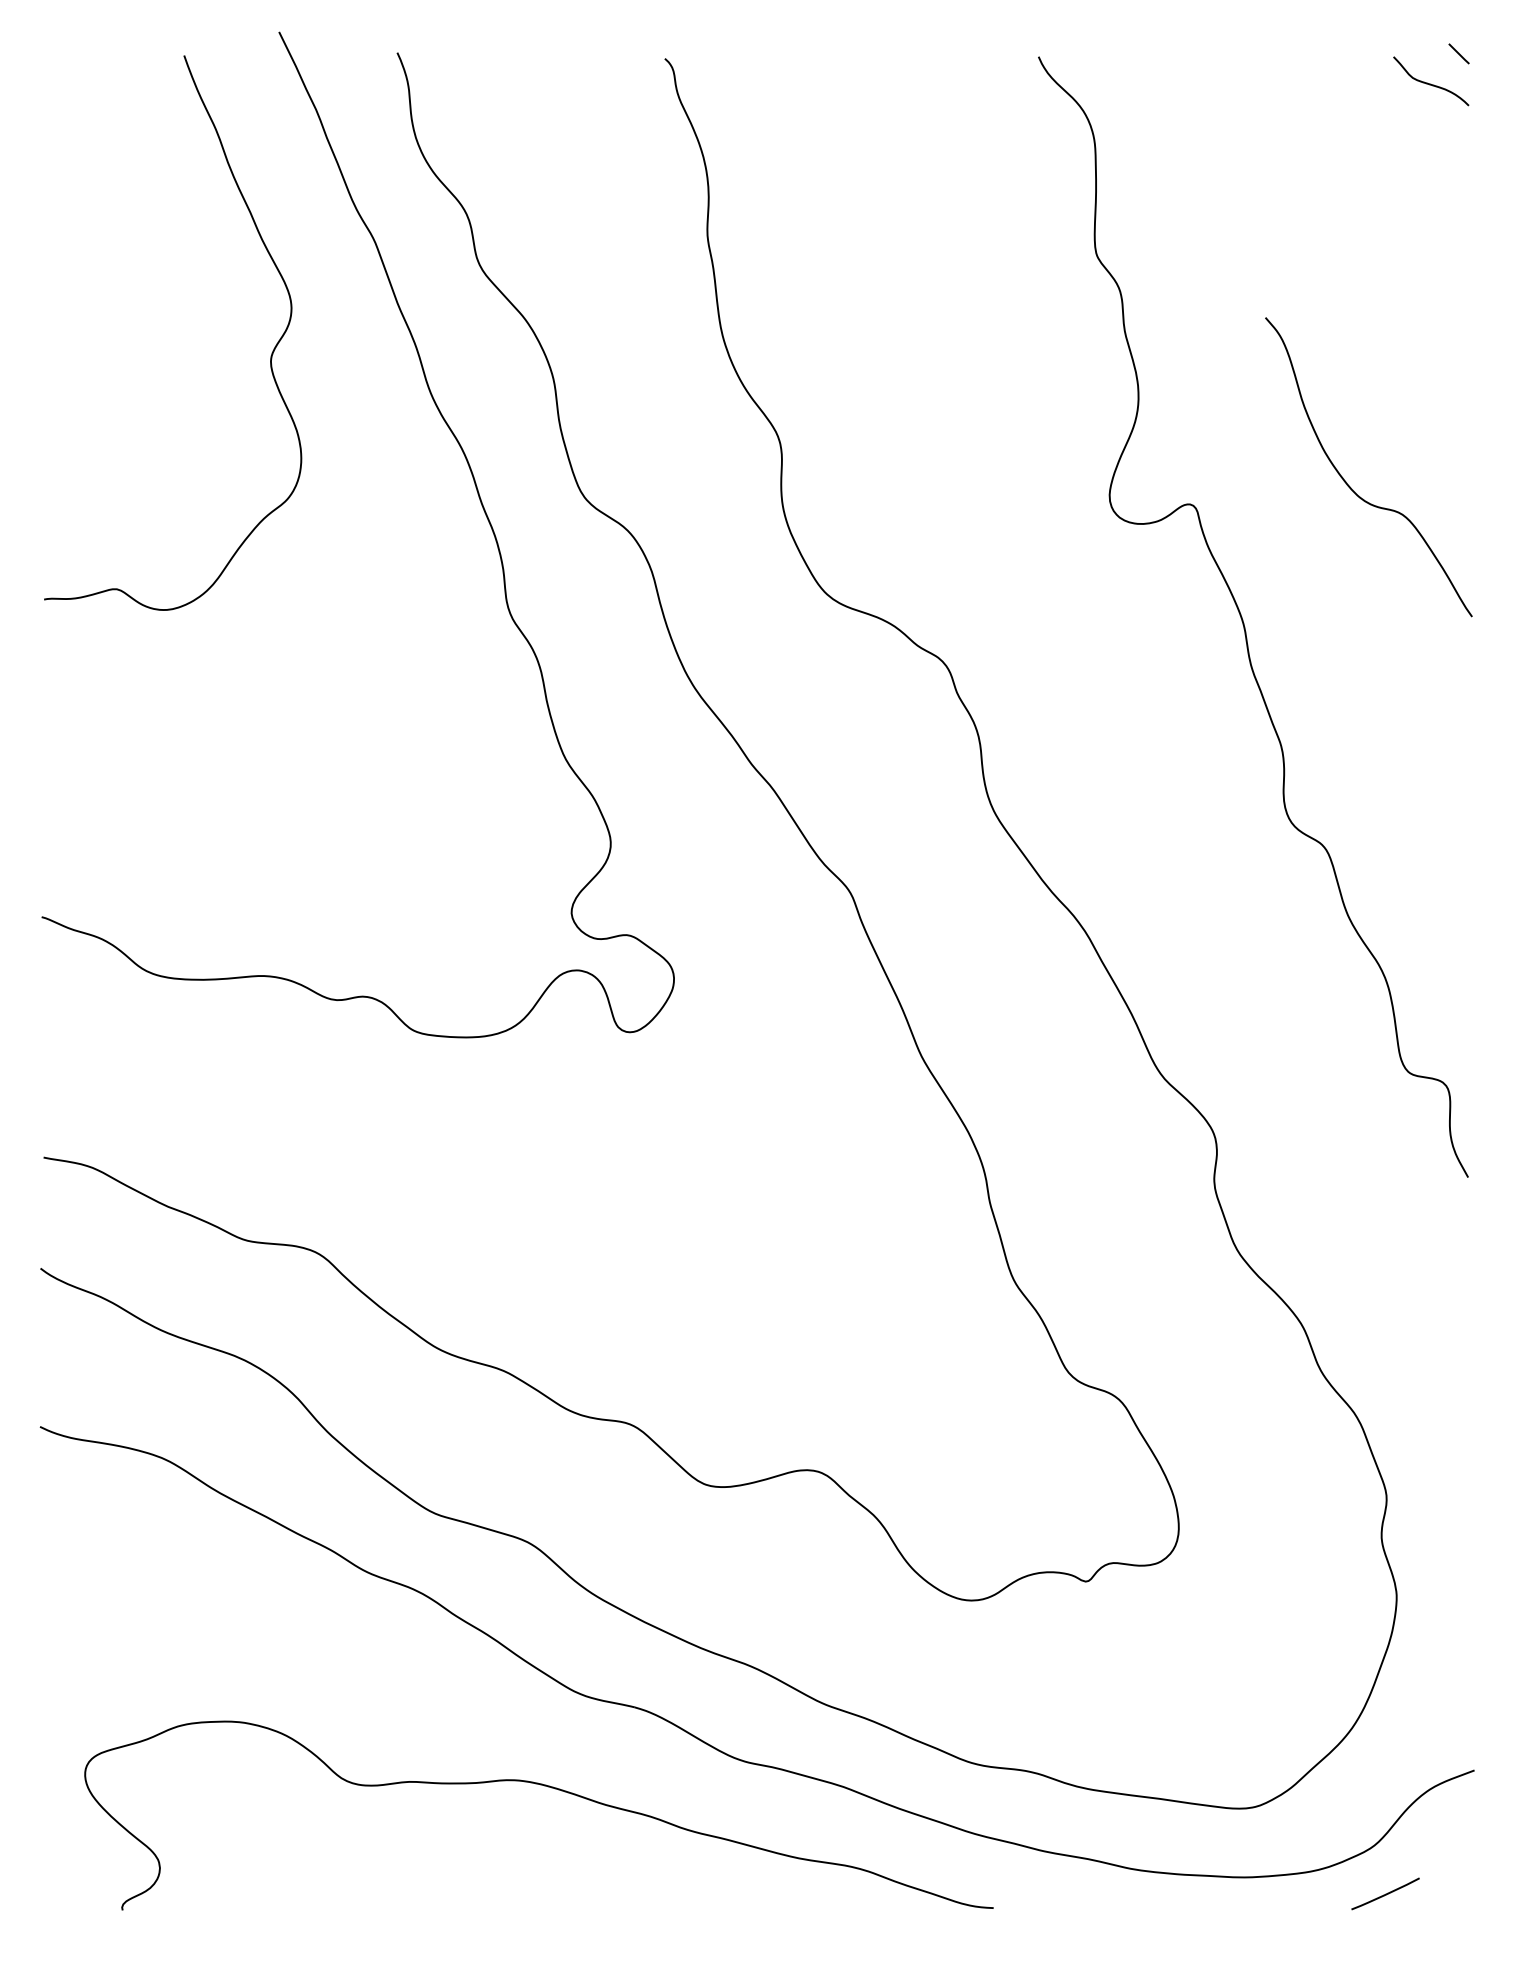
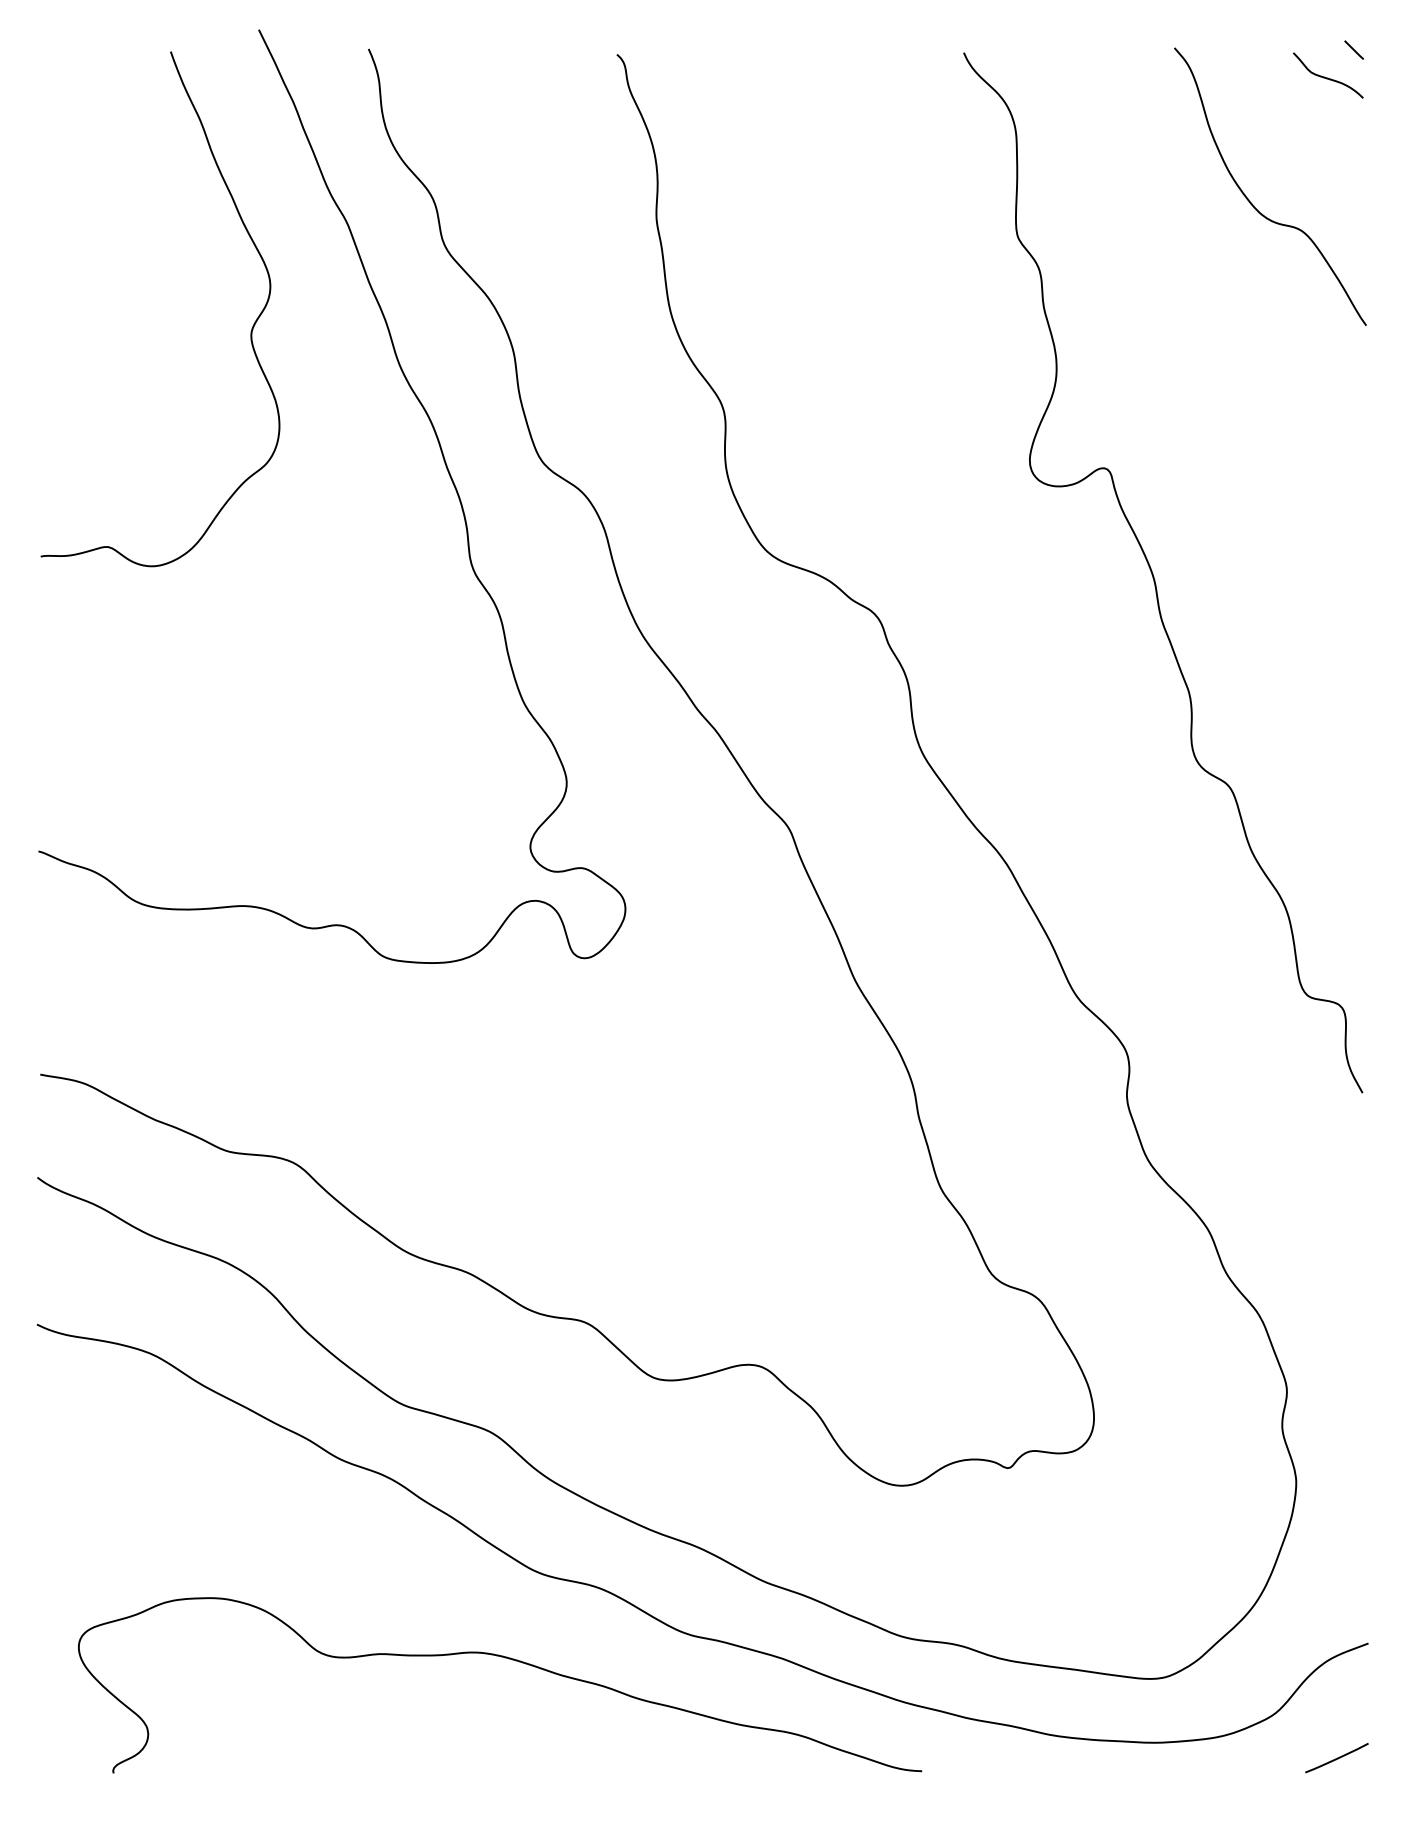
curve: (1346, 480) -> (1249, 199), moved
line: (1385, 1894) -> (1336, 1758), moved

